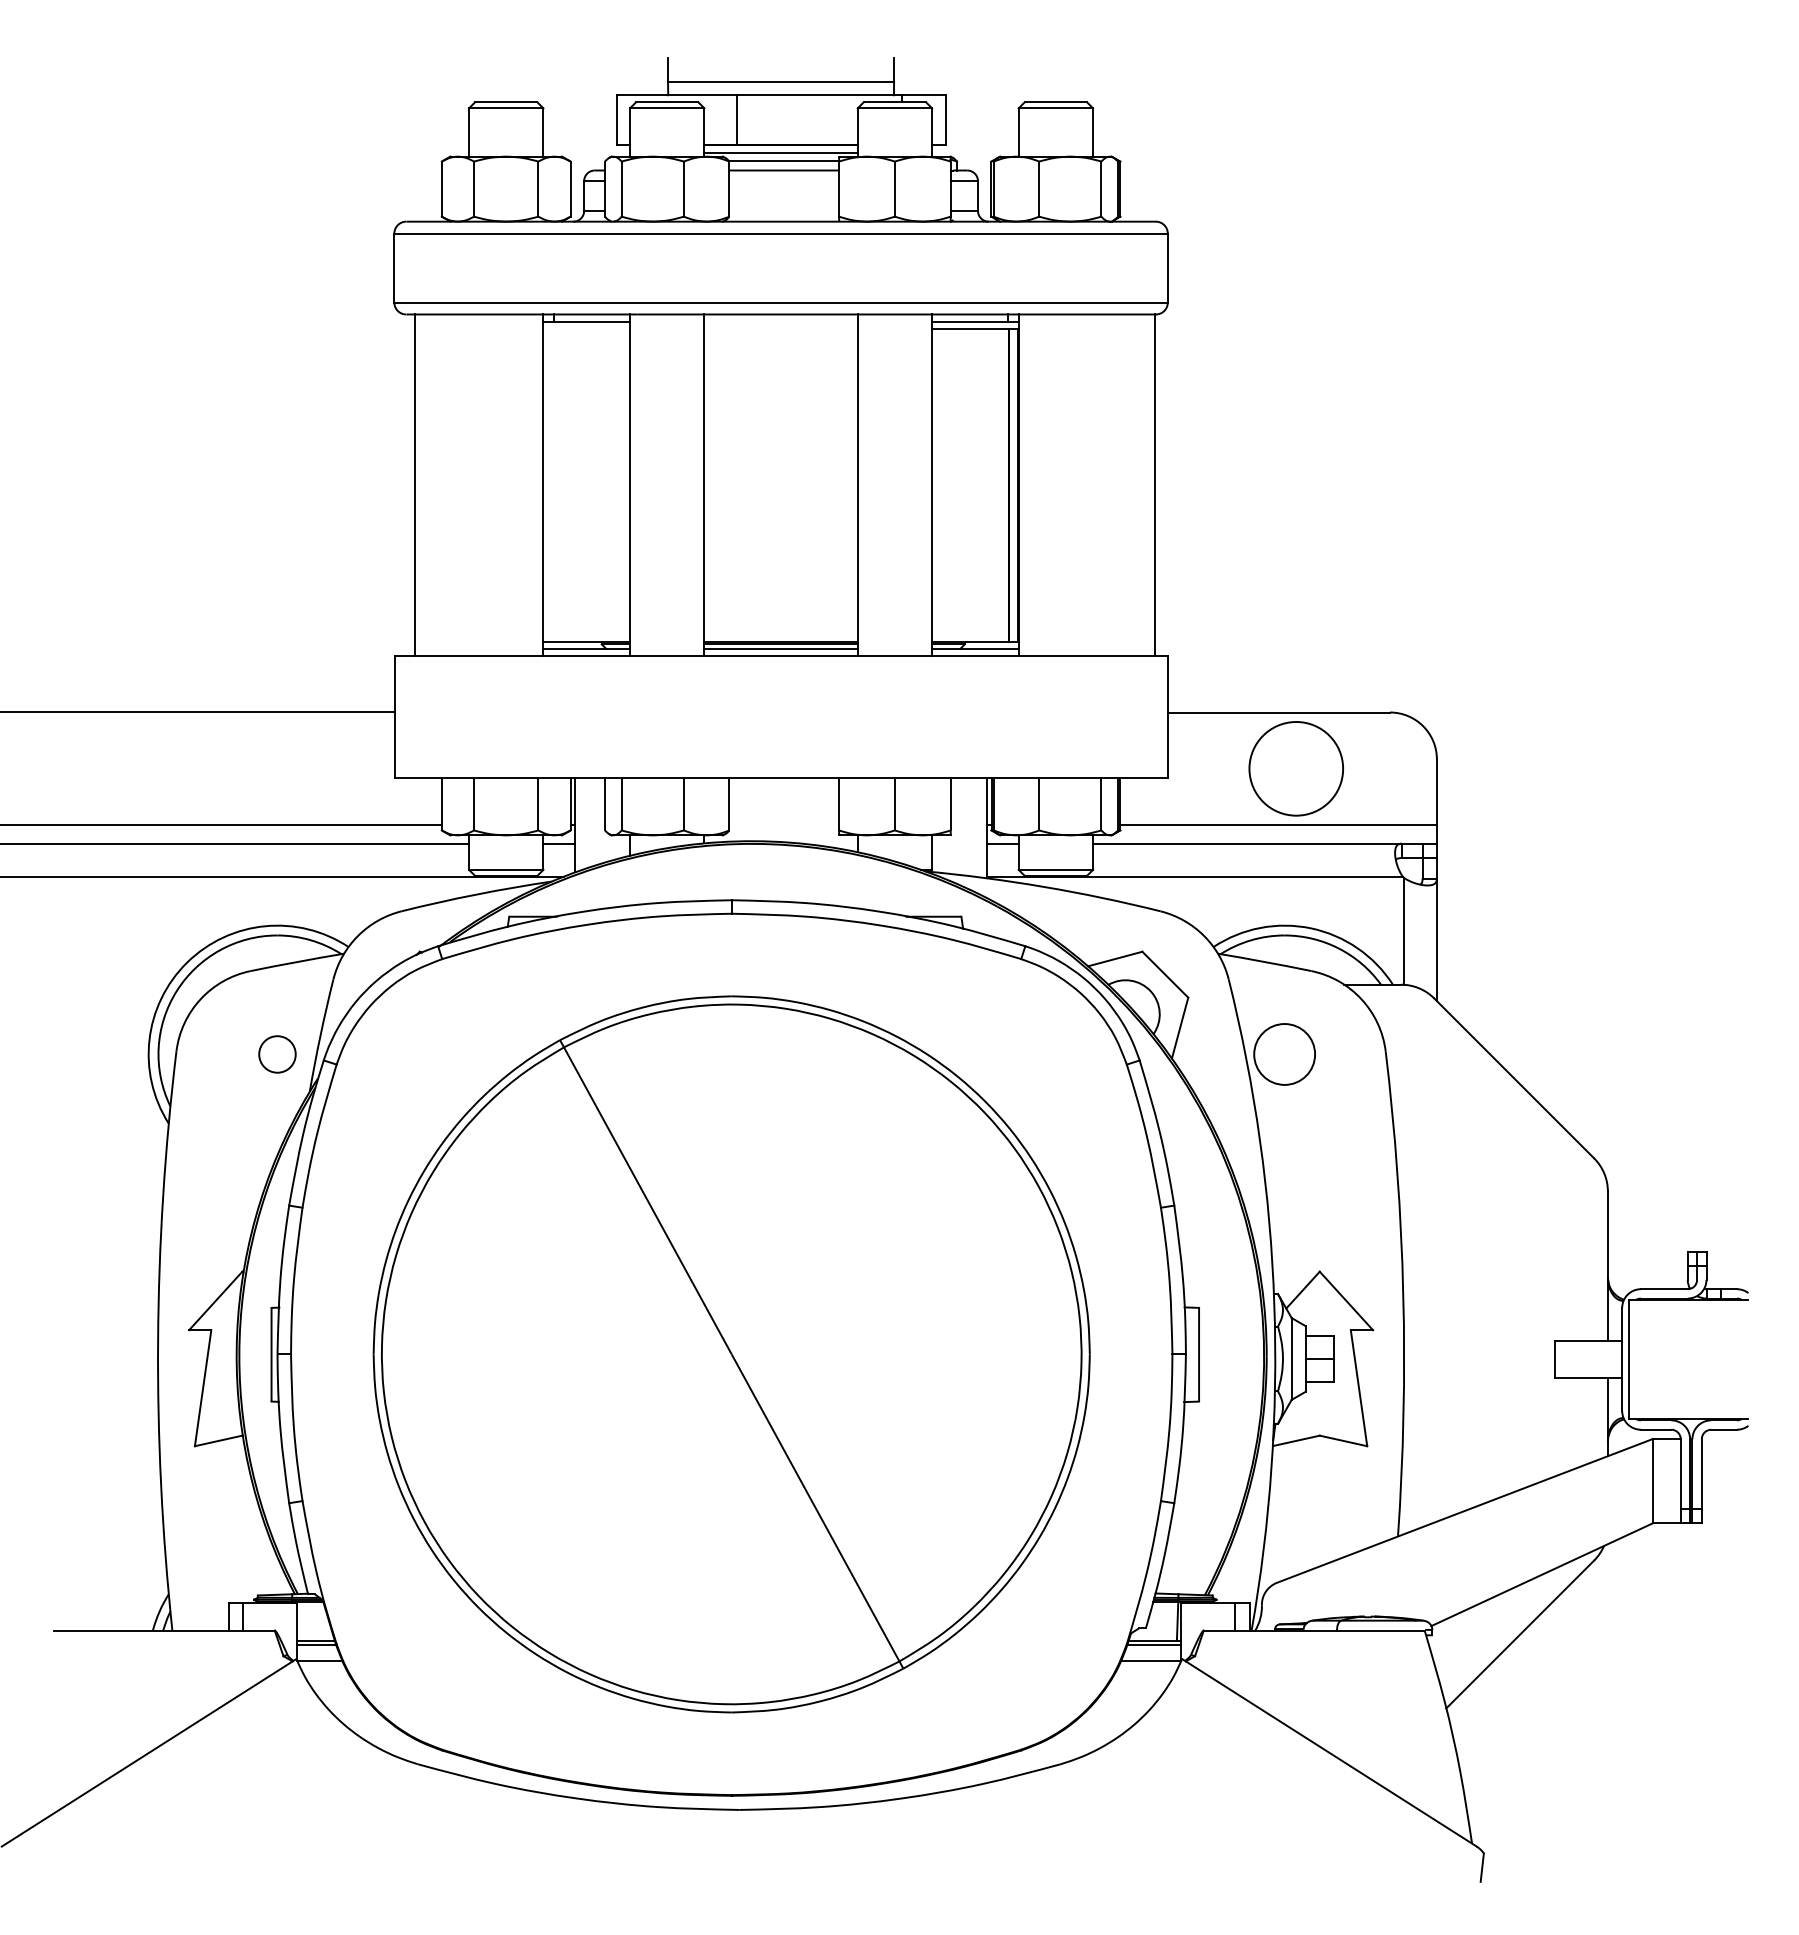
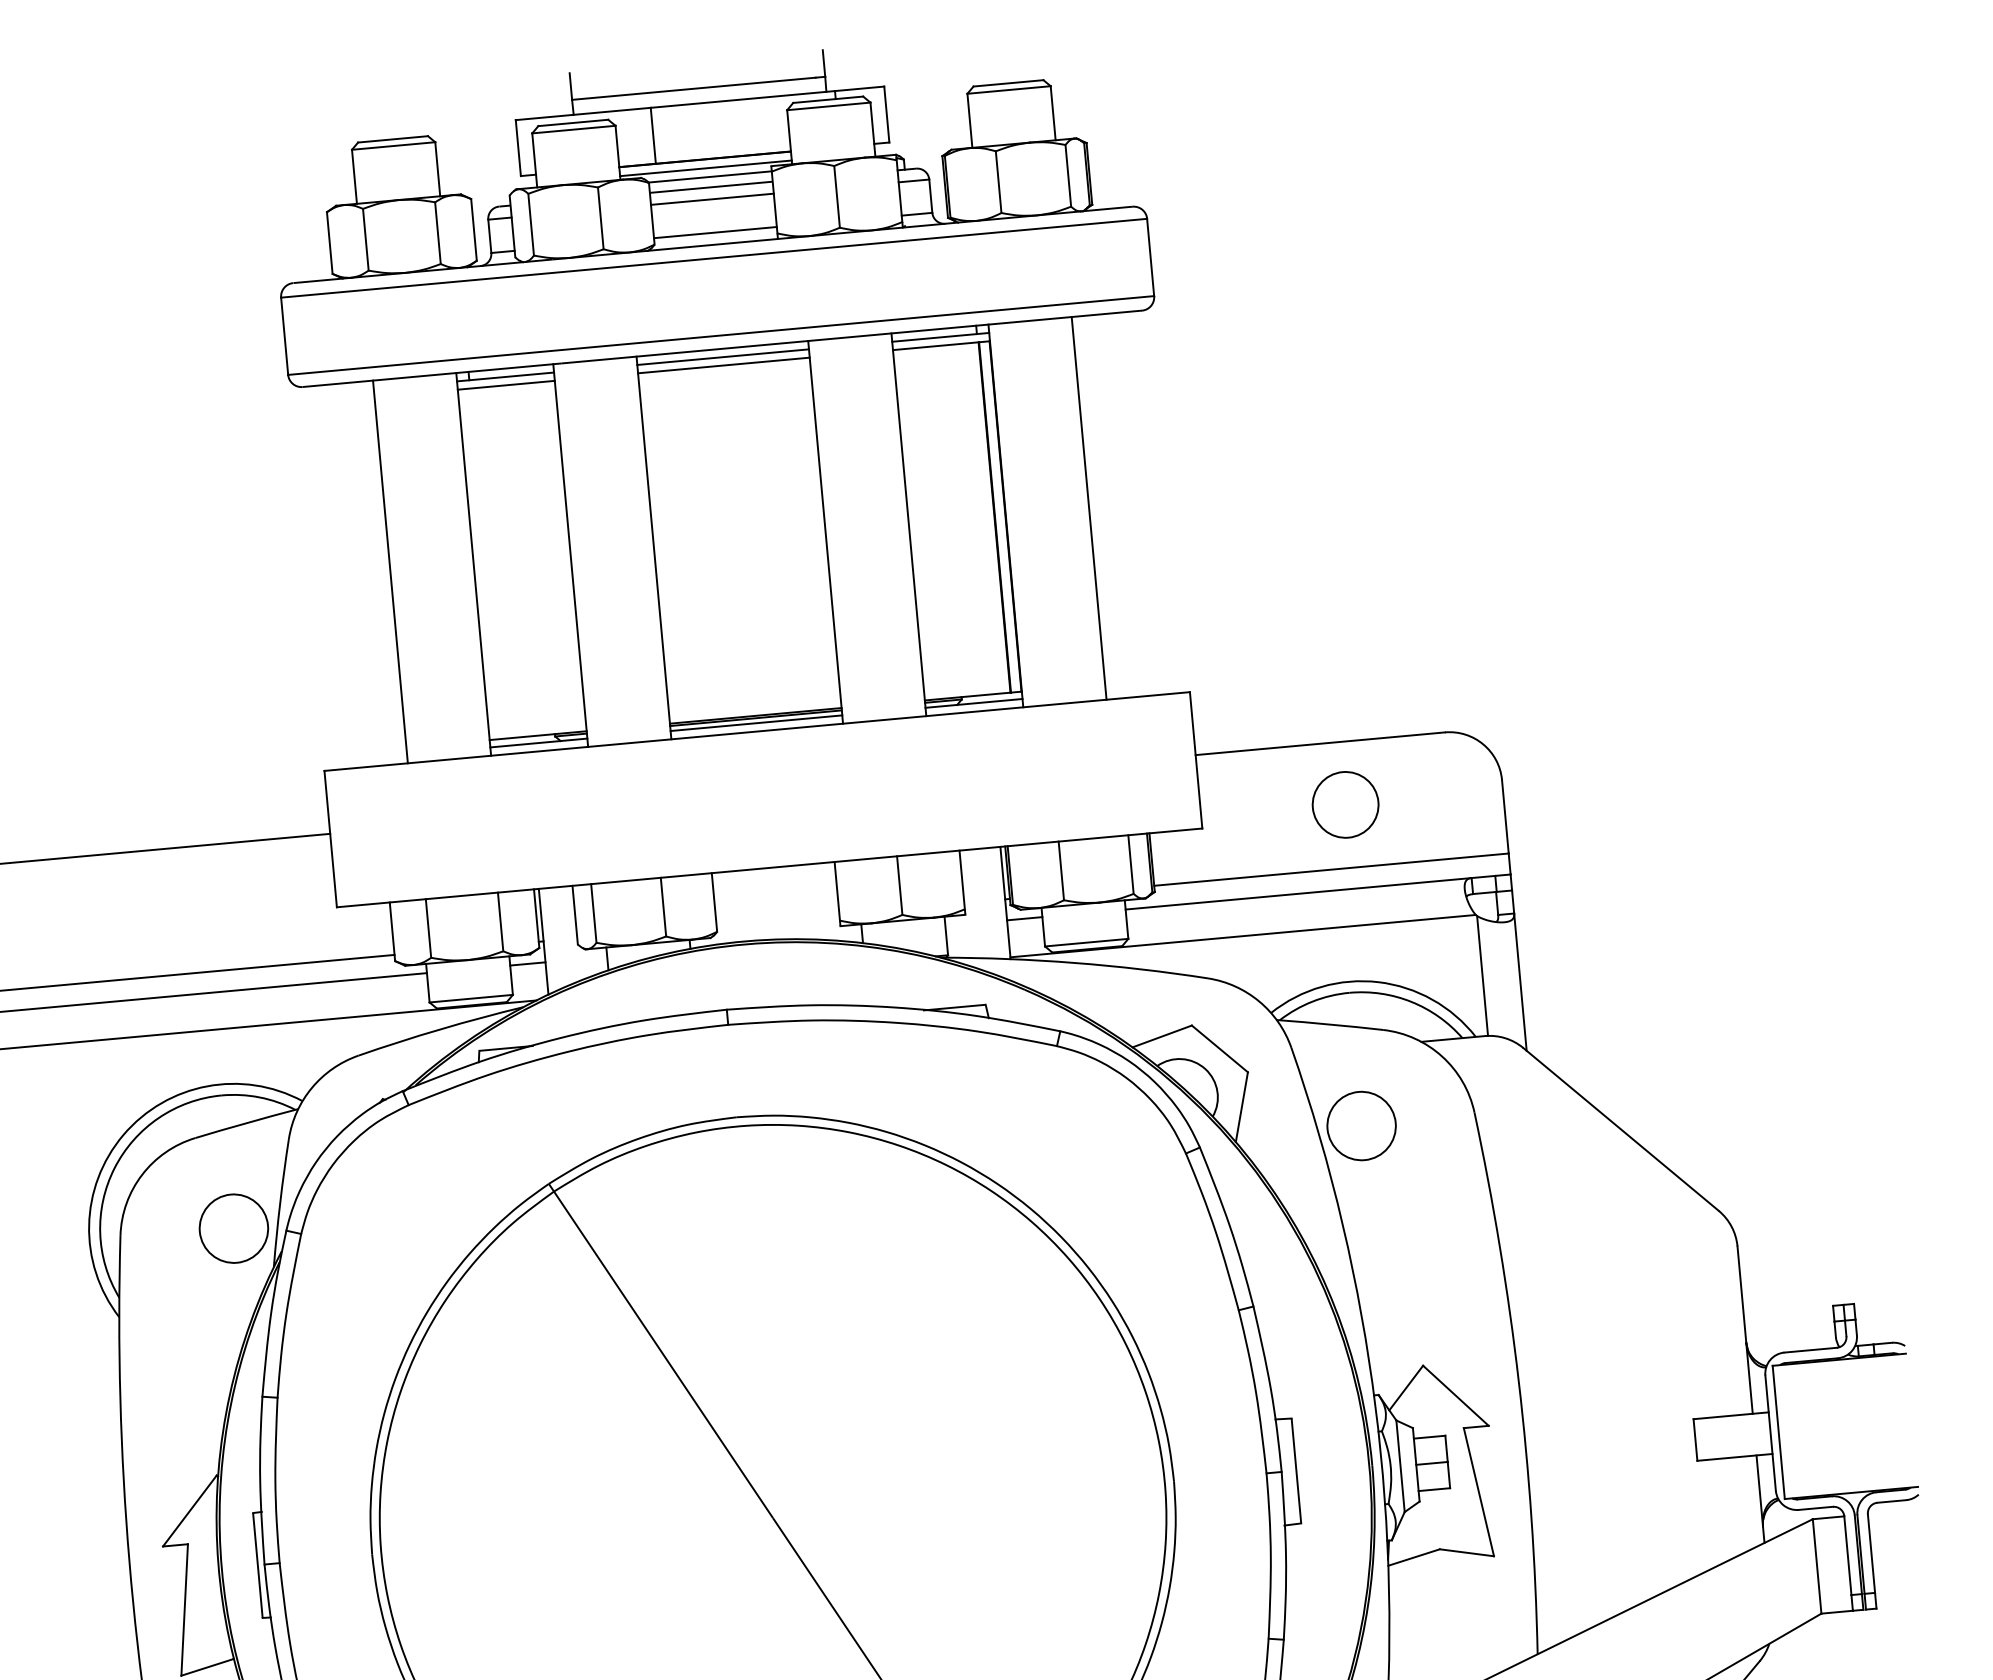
line: (784, 181) -> (712, 199), added
line: (784, 210) -> (715, 232), added
line: (780, 321) -> (722, 356), added
line: (586, 329) -> (506, 385), added
line: (780, 329) -> (723, 365), added
line: (415, 485) -> (390, 572), moved
line: (1155, 485) -> (1089, 508), moved
circle: (1296, 768) -> (1345, 804), size x0.62
circle: (277, 1054) -> (233, 1228), size x1.67

